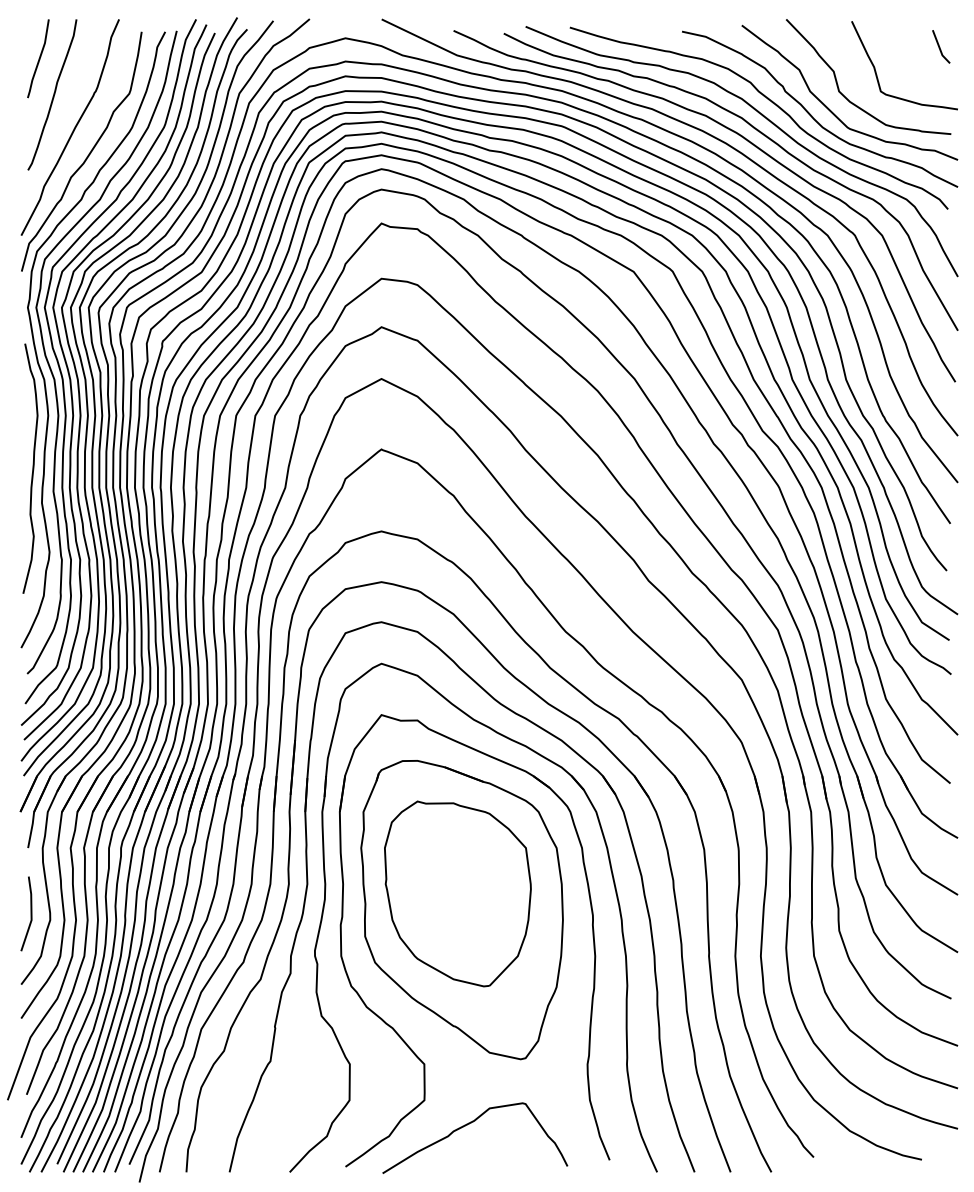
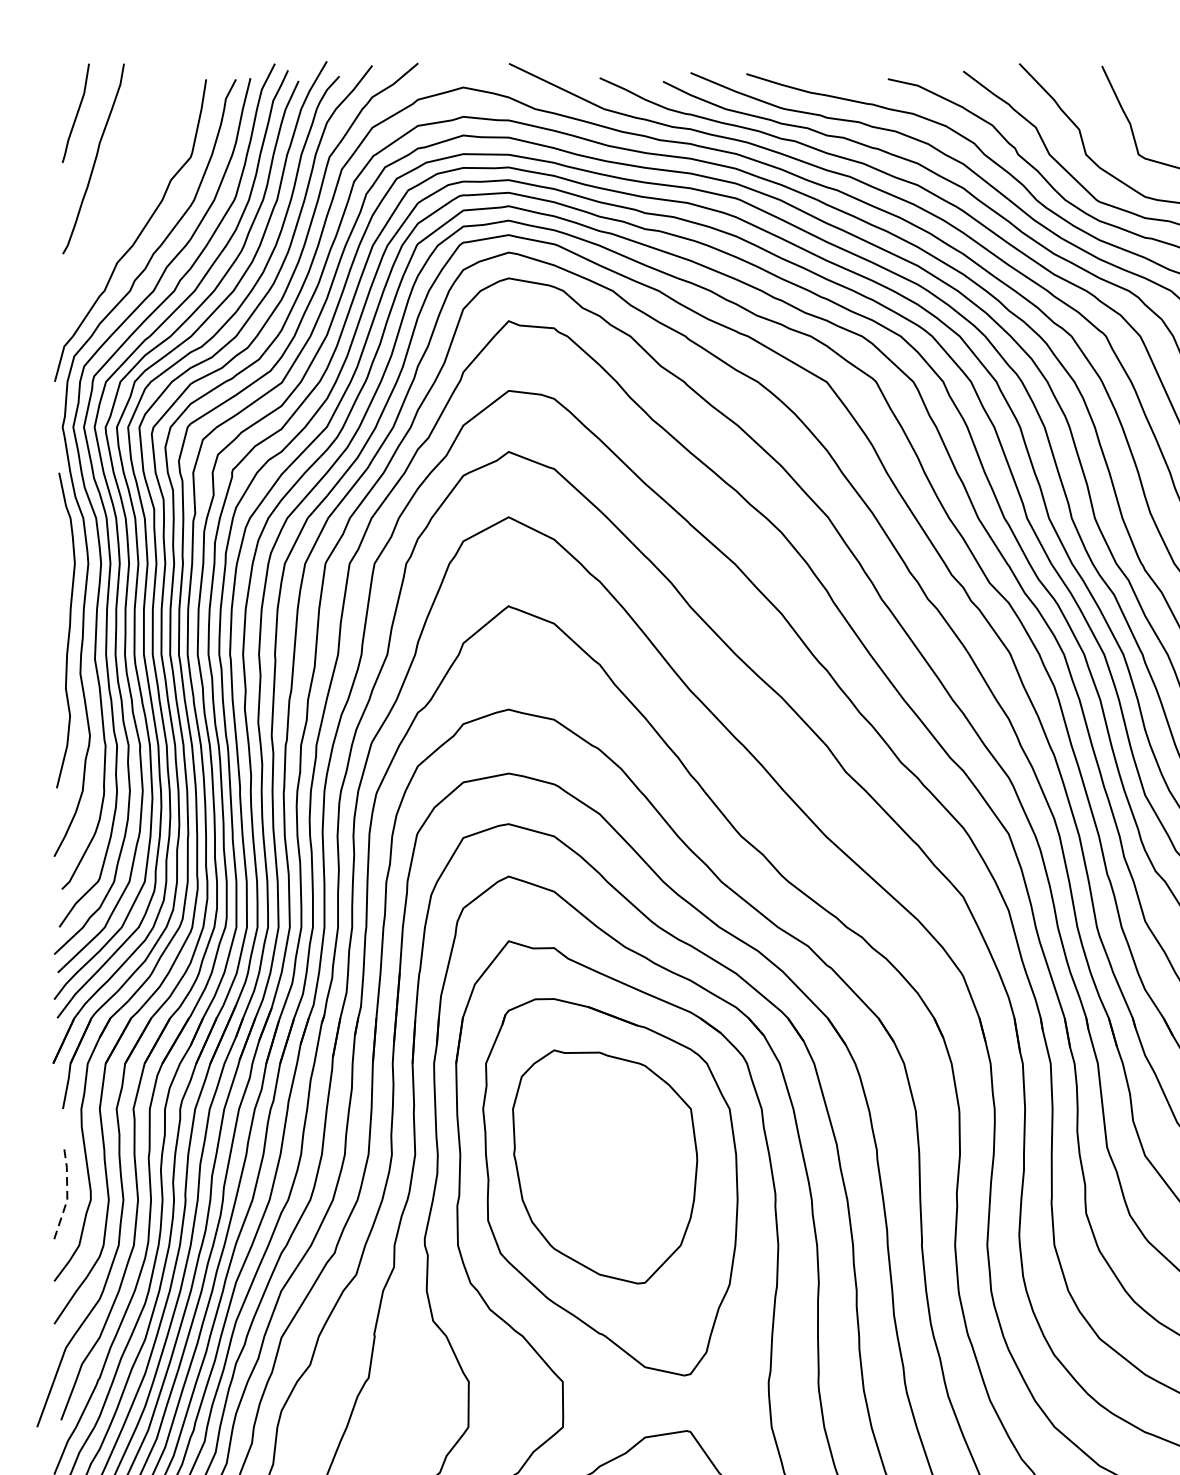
curve: (73, 128) -> (120, 201), removed
line: (31, 914) -> (67, 1192), solid -> dashed

